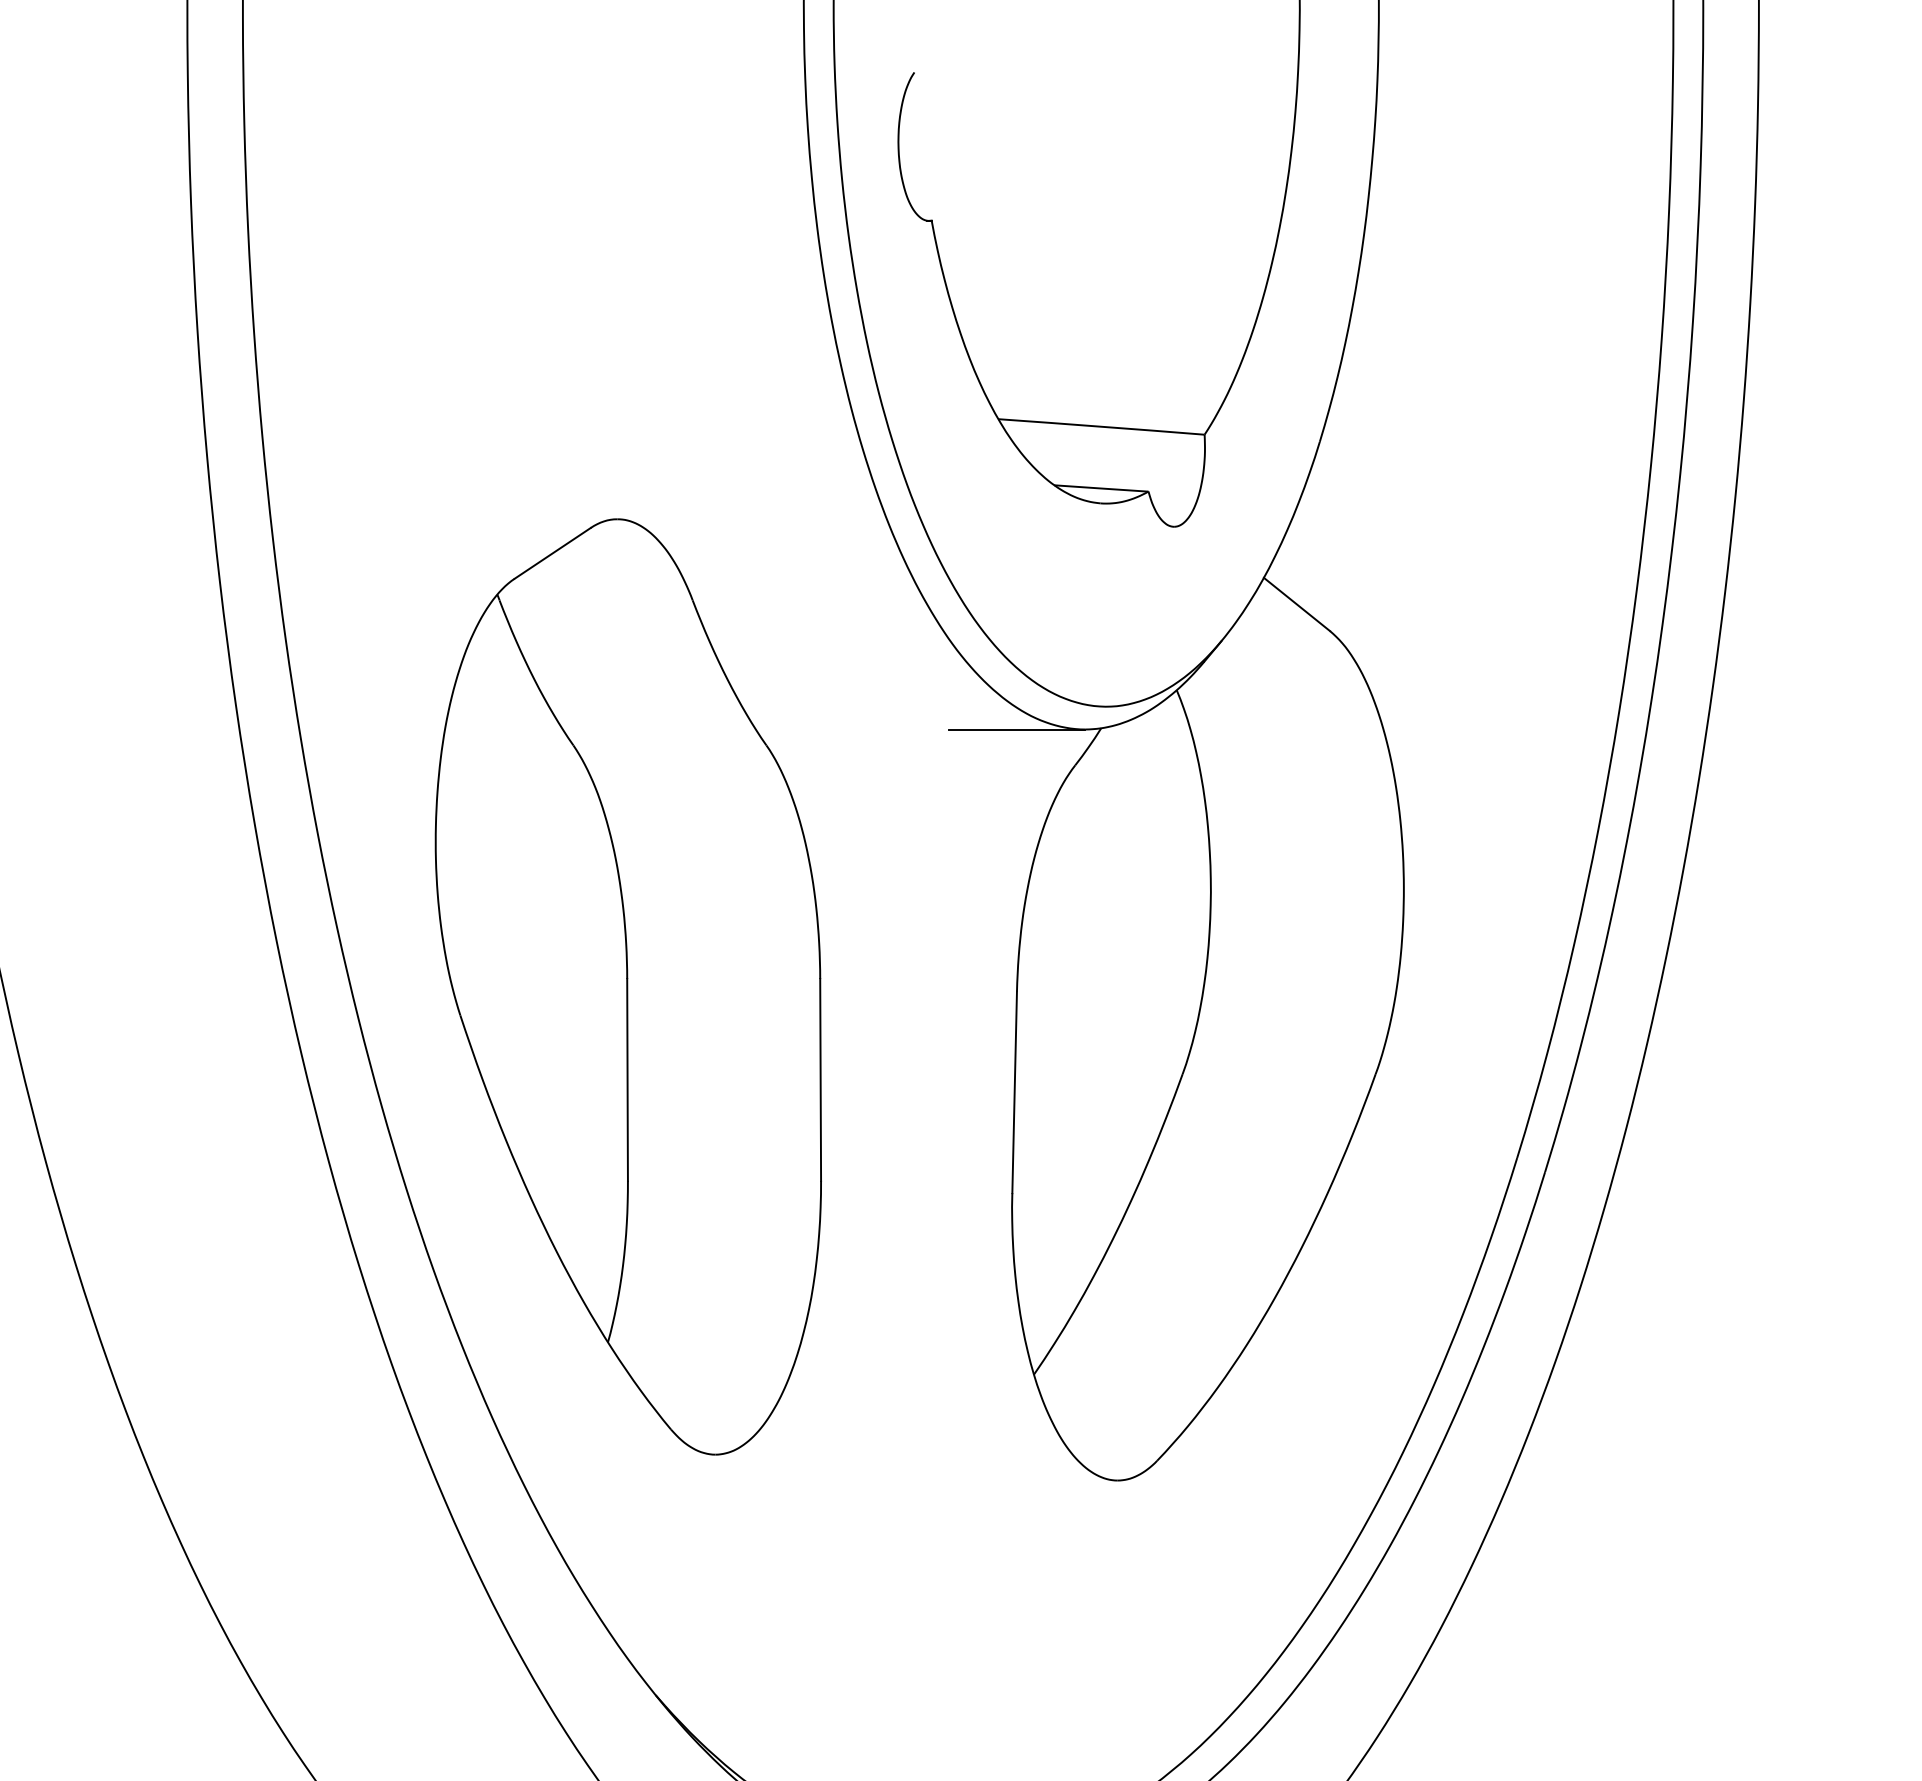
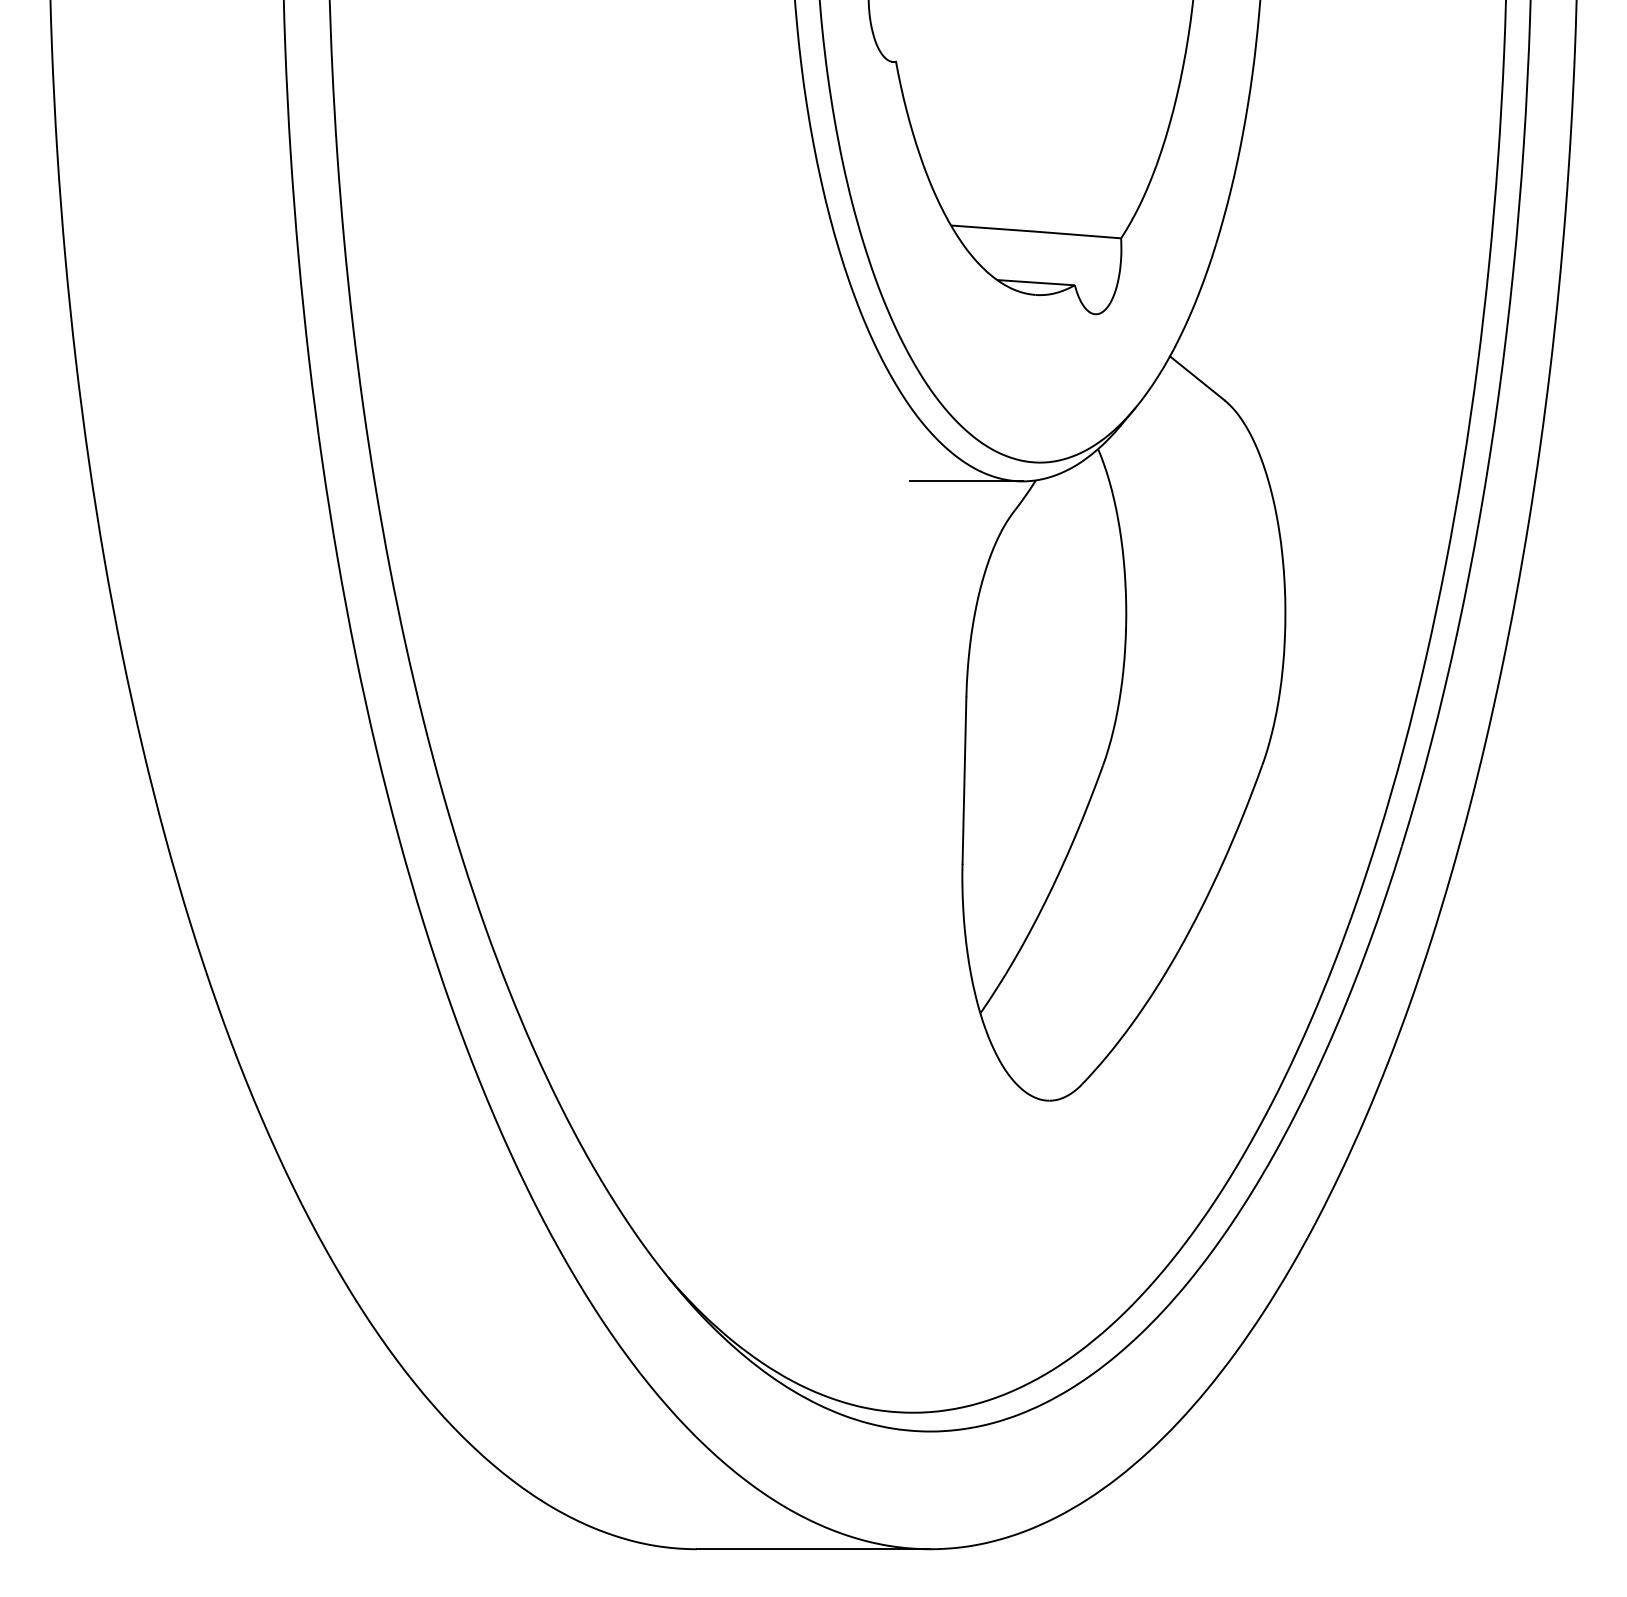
part: (627, 986) -> (645, 693), removed

